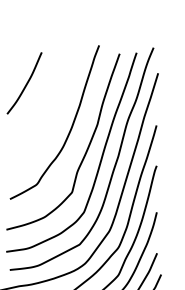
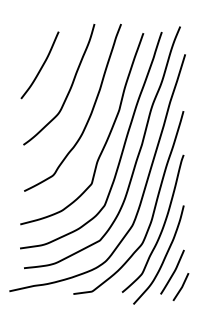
curve: (51, 104) -> (69, 88), added

